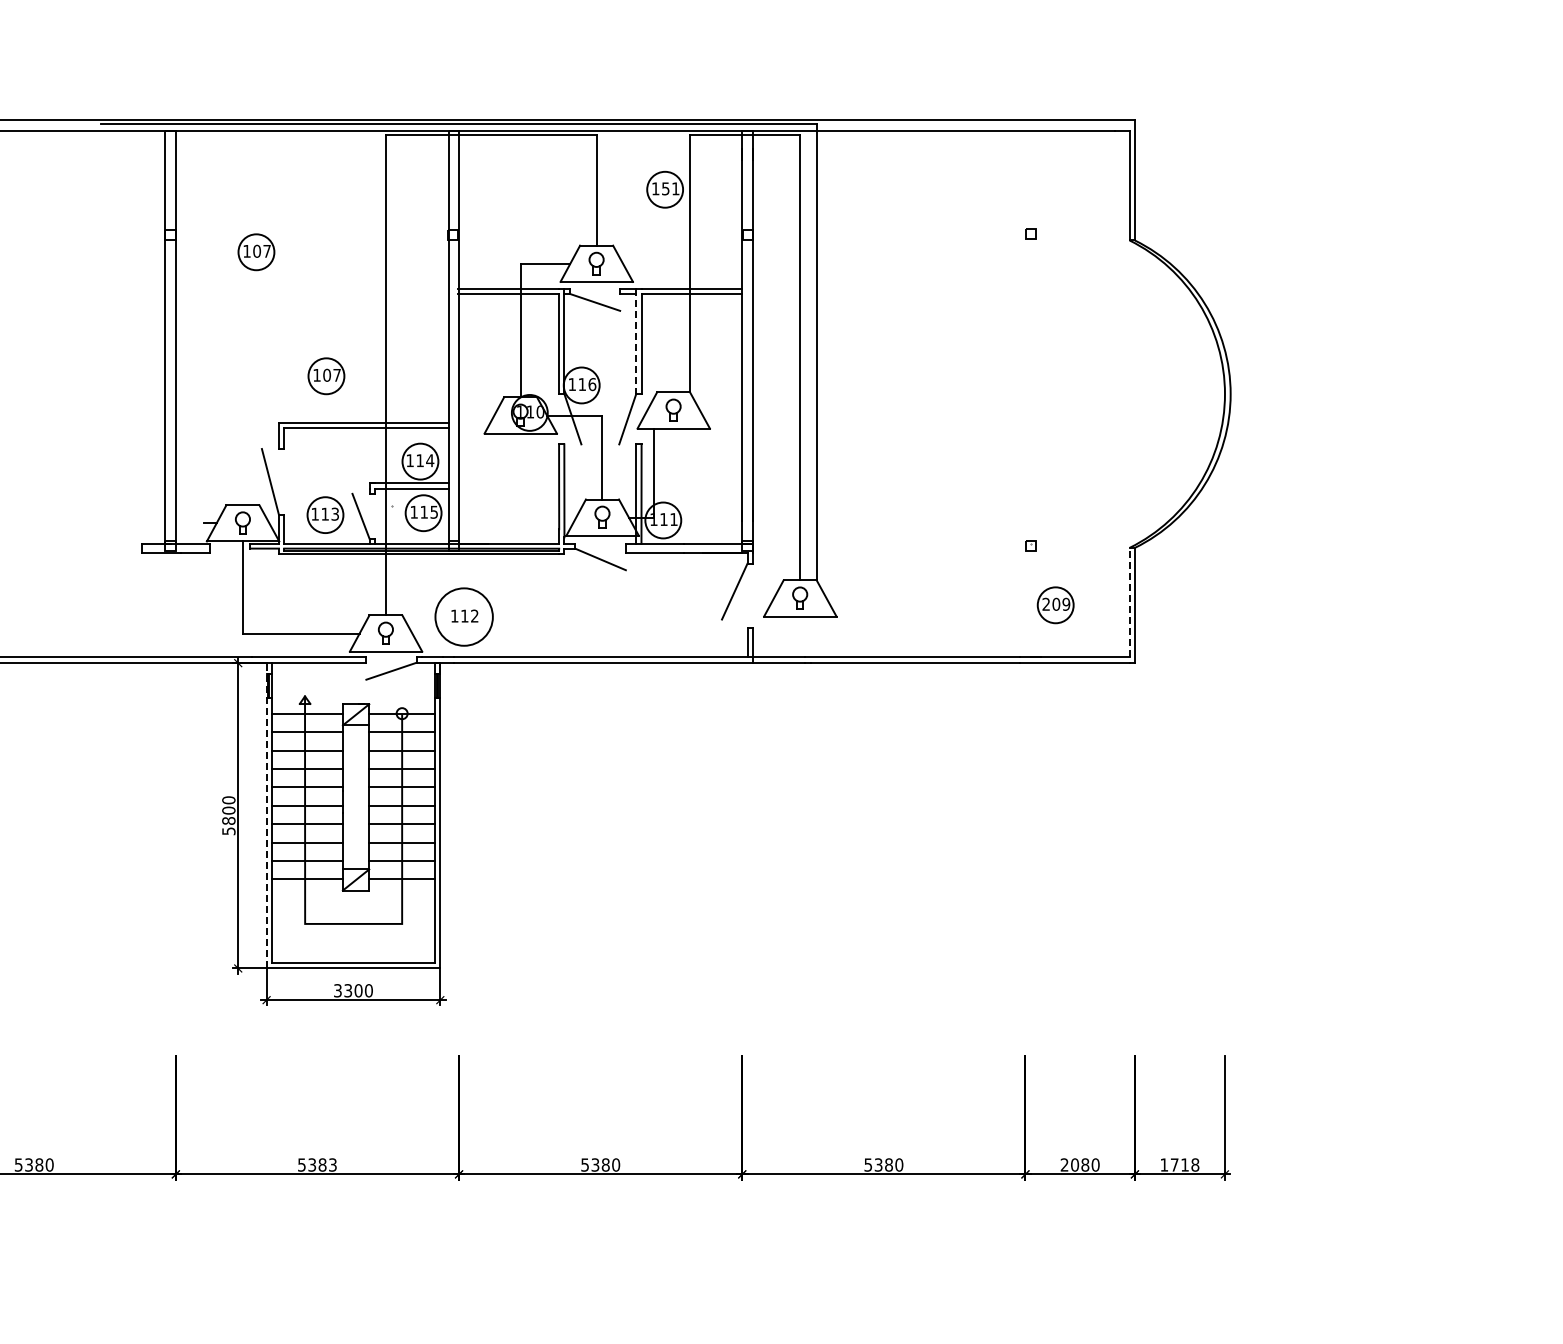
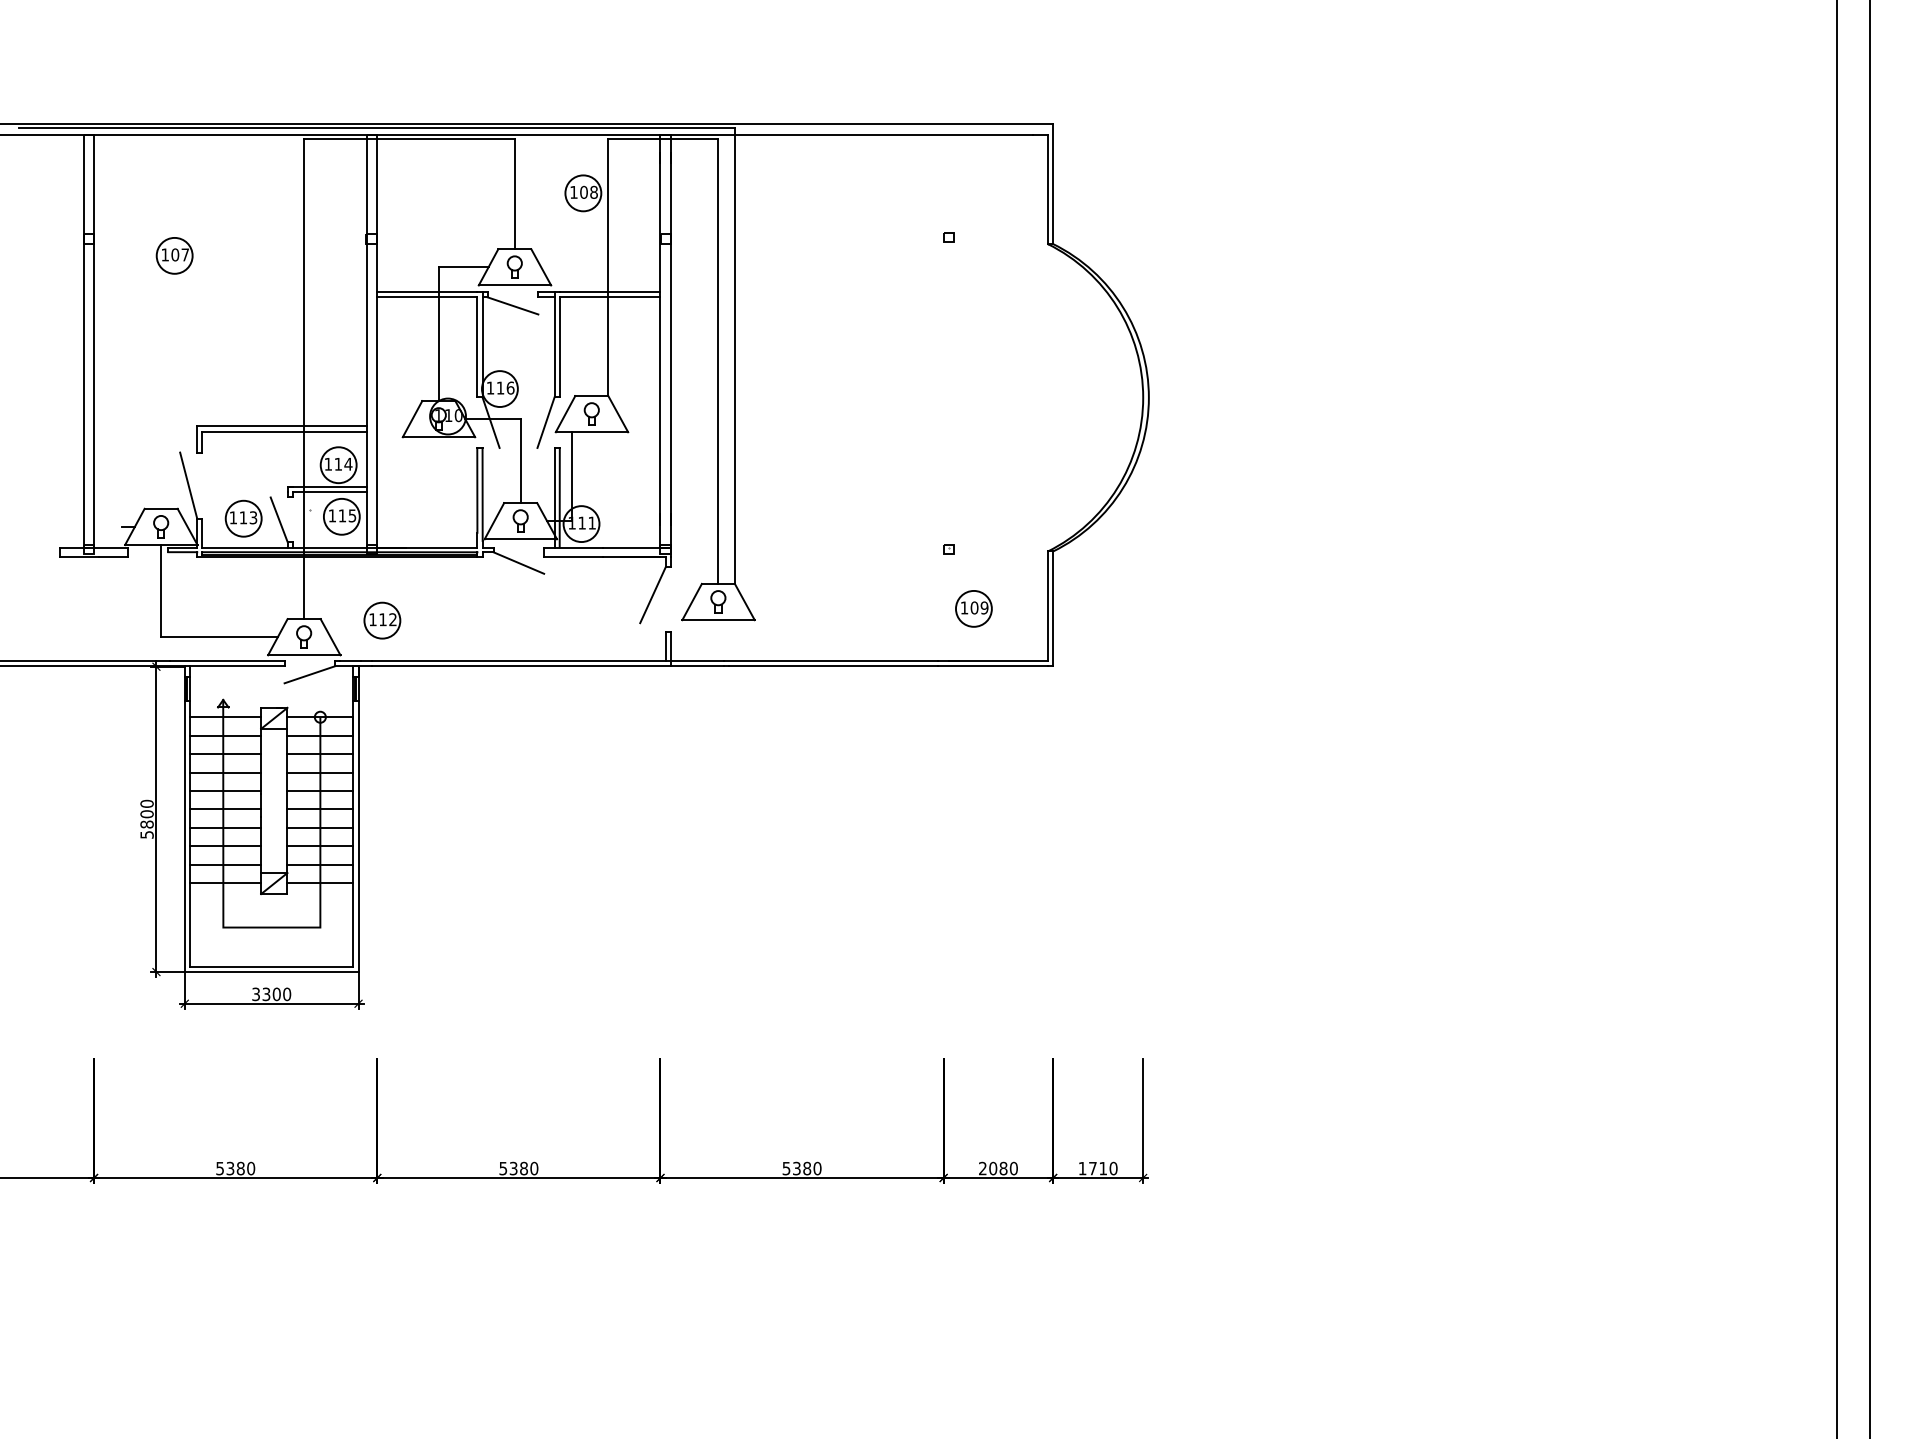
text: (670, 187) -> (588, 191), 151 -> 108
line: (636, 340) -> (554, 344), dashed -> solid
part: (326, 375) -> (244, 379), removed
line: (1129, 602) -> (1047, 606), dashed -> solid
text: (1046, 603) -> (964, 607), 209 -> 109
circle: (464, 616) -> (382, 620), size x0.62
line: (266, 815) -> (184, 819), dashed -> solid
text: (333, 1164) -> (251, 1168), 5383 -> 5380
text: (1195, 1164) -> (1113, 1168), 1718 -> 1710

